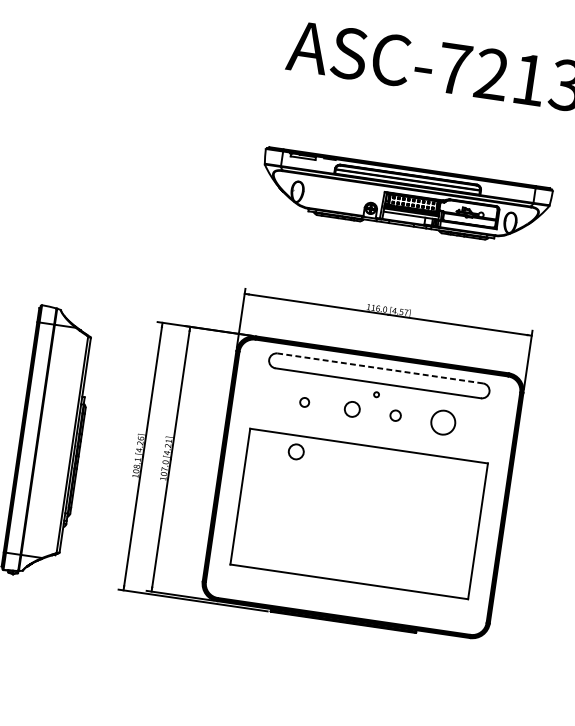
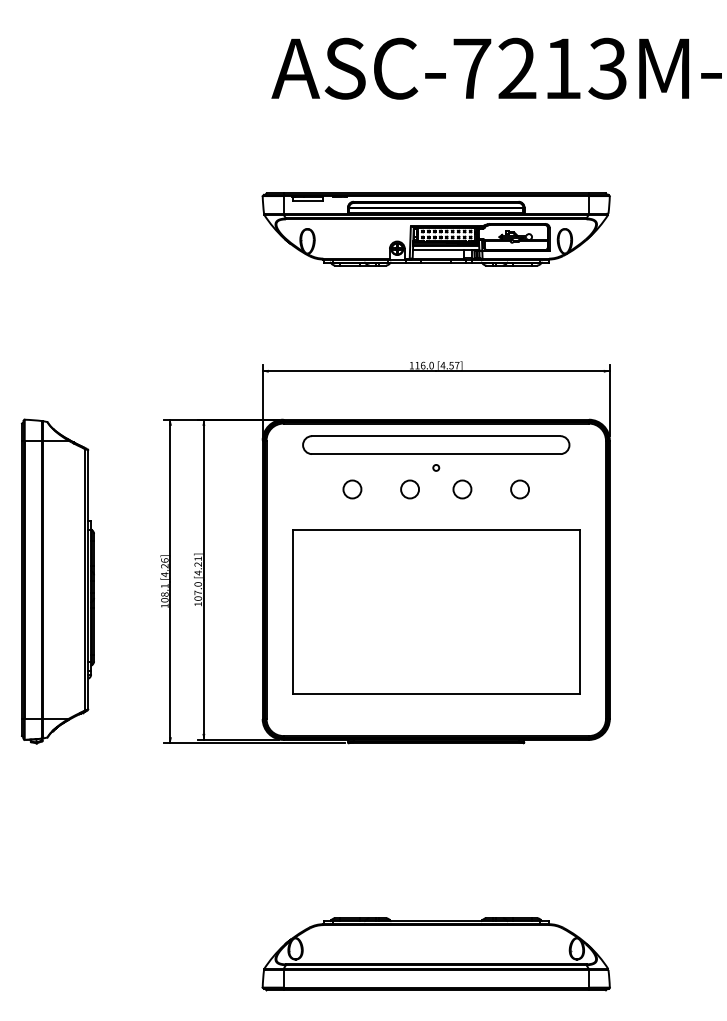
line: (379, 368) -> (435, 436), dashed -> solid
circle: (304, 402) -> (352, 489), size x1.67
circle: (395, 415) -> (462, 489), size x1.43
circle: (443, 422) -> (520, 489), size x0.62
circle: (295, 451) -> (350, 549), removed

